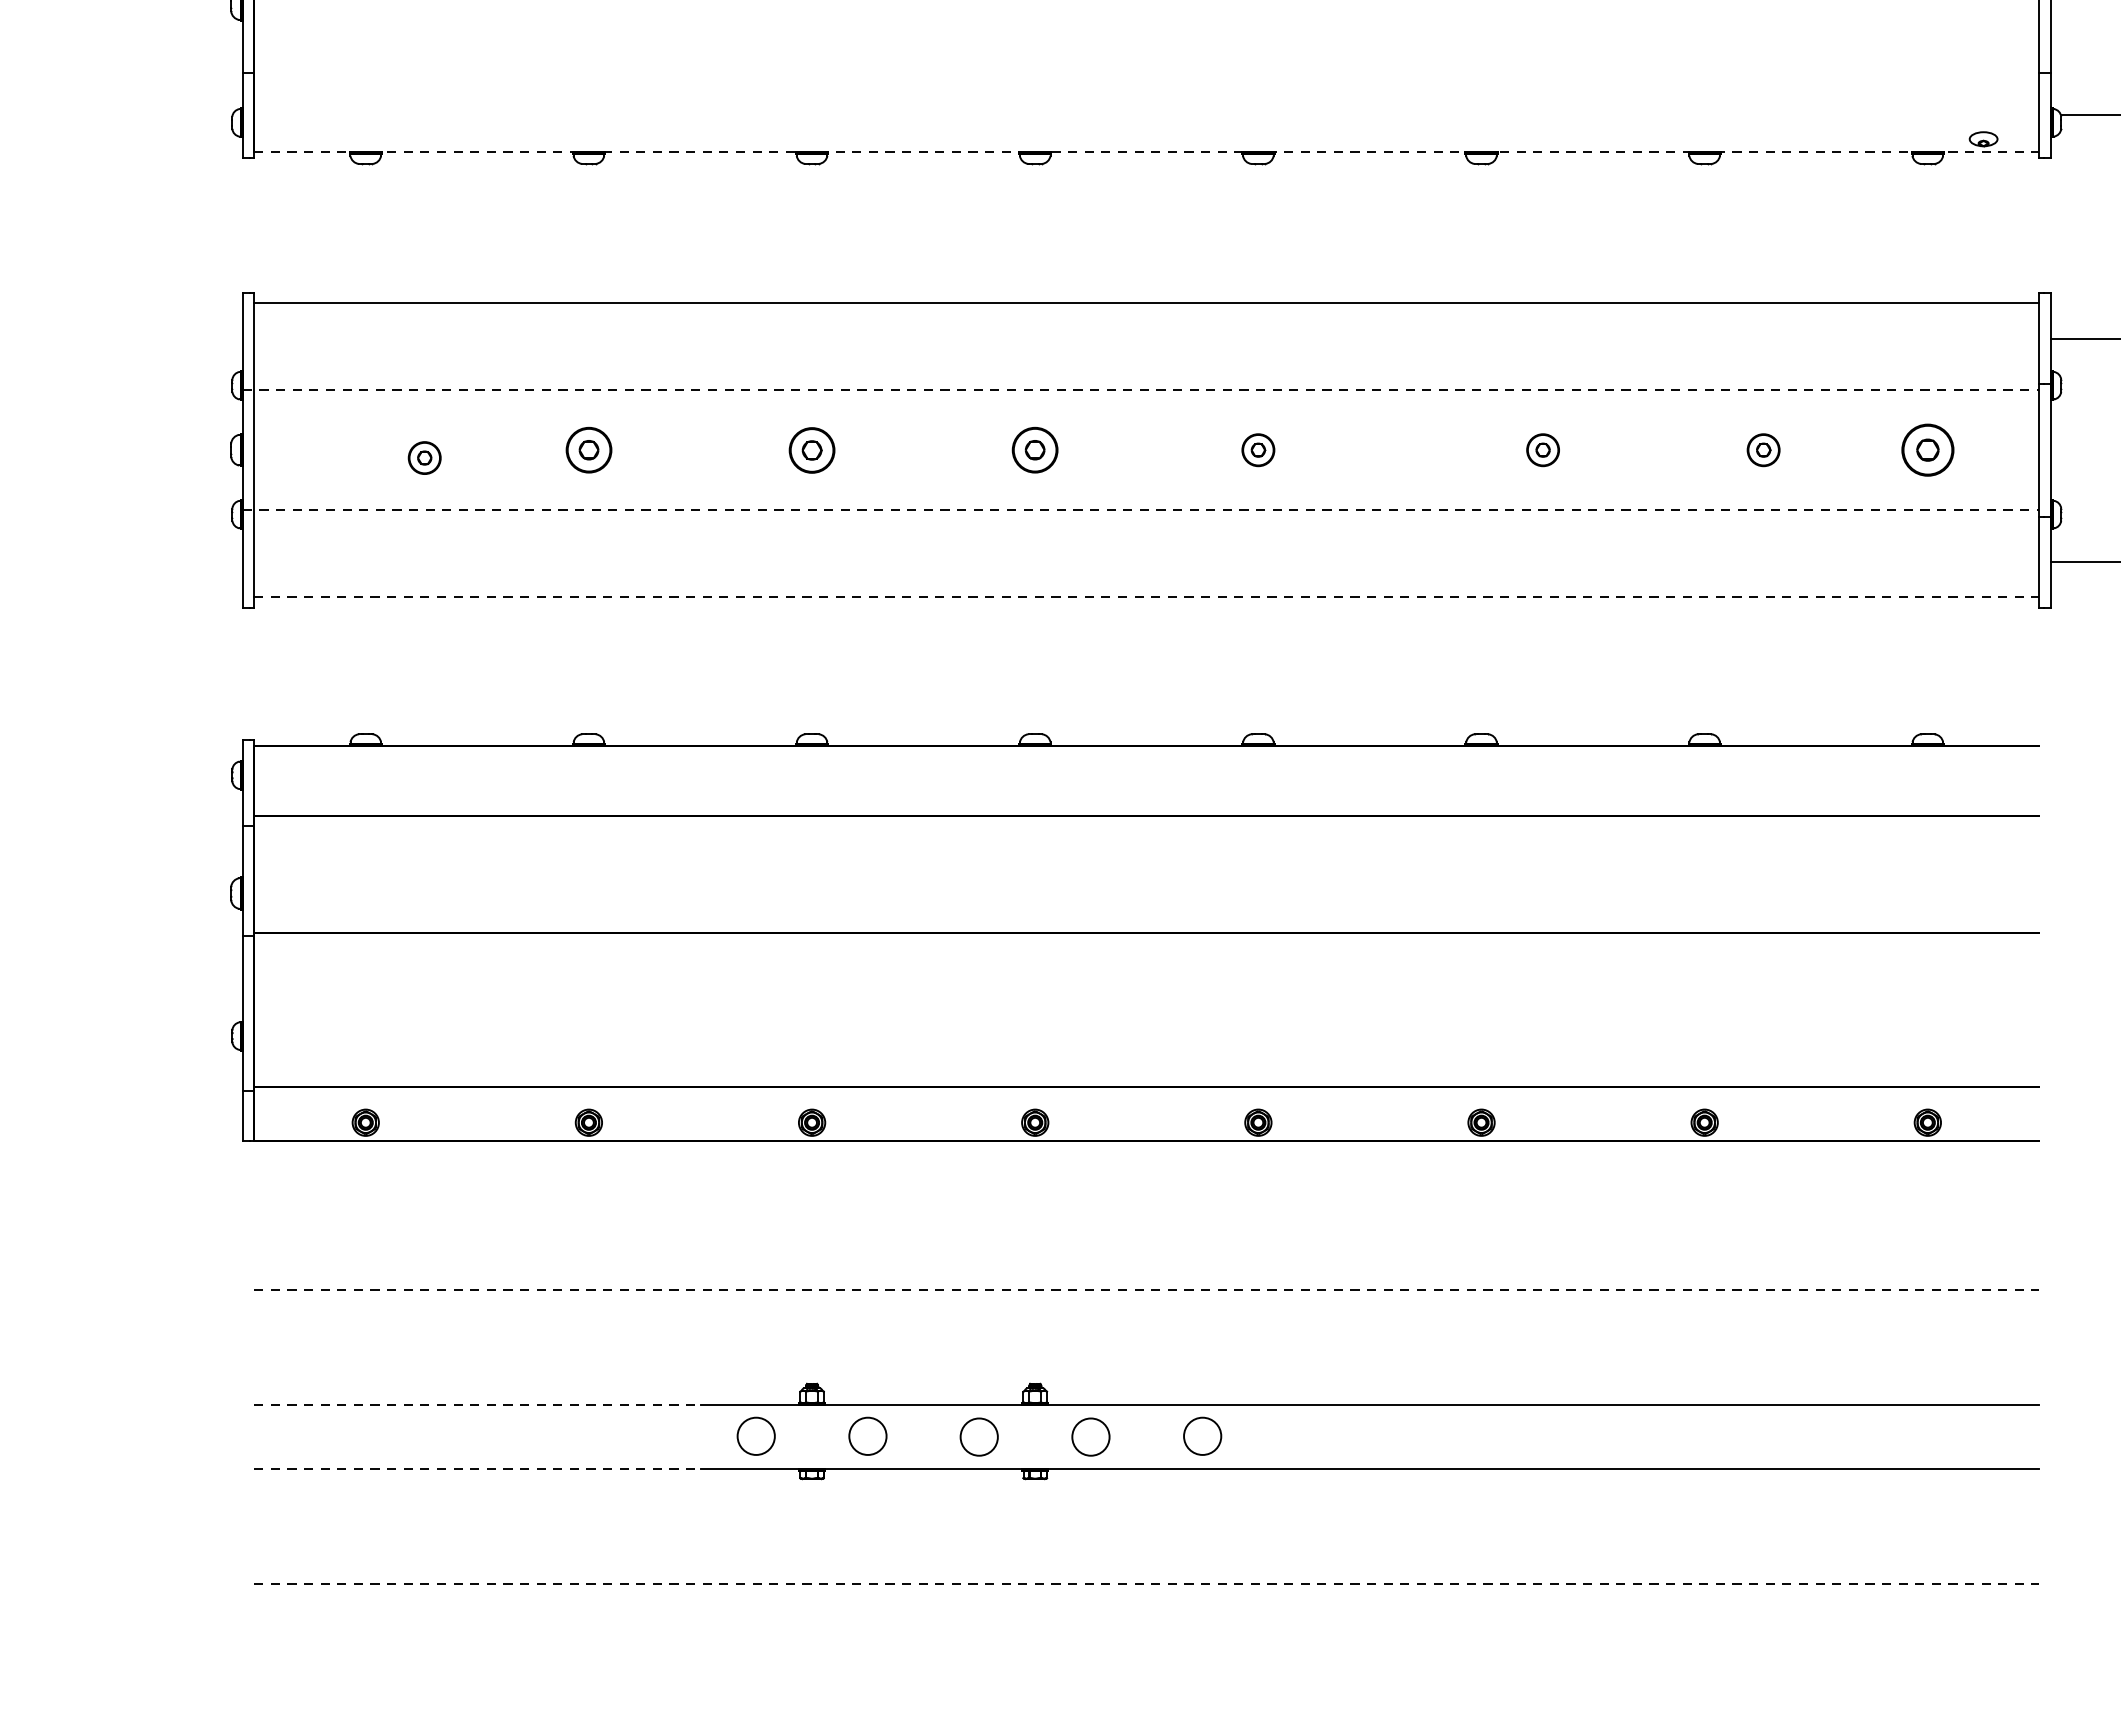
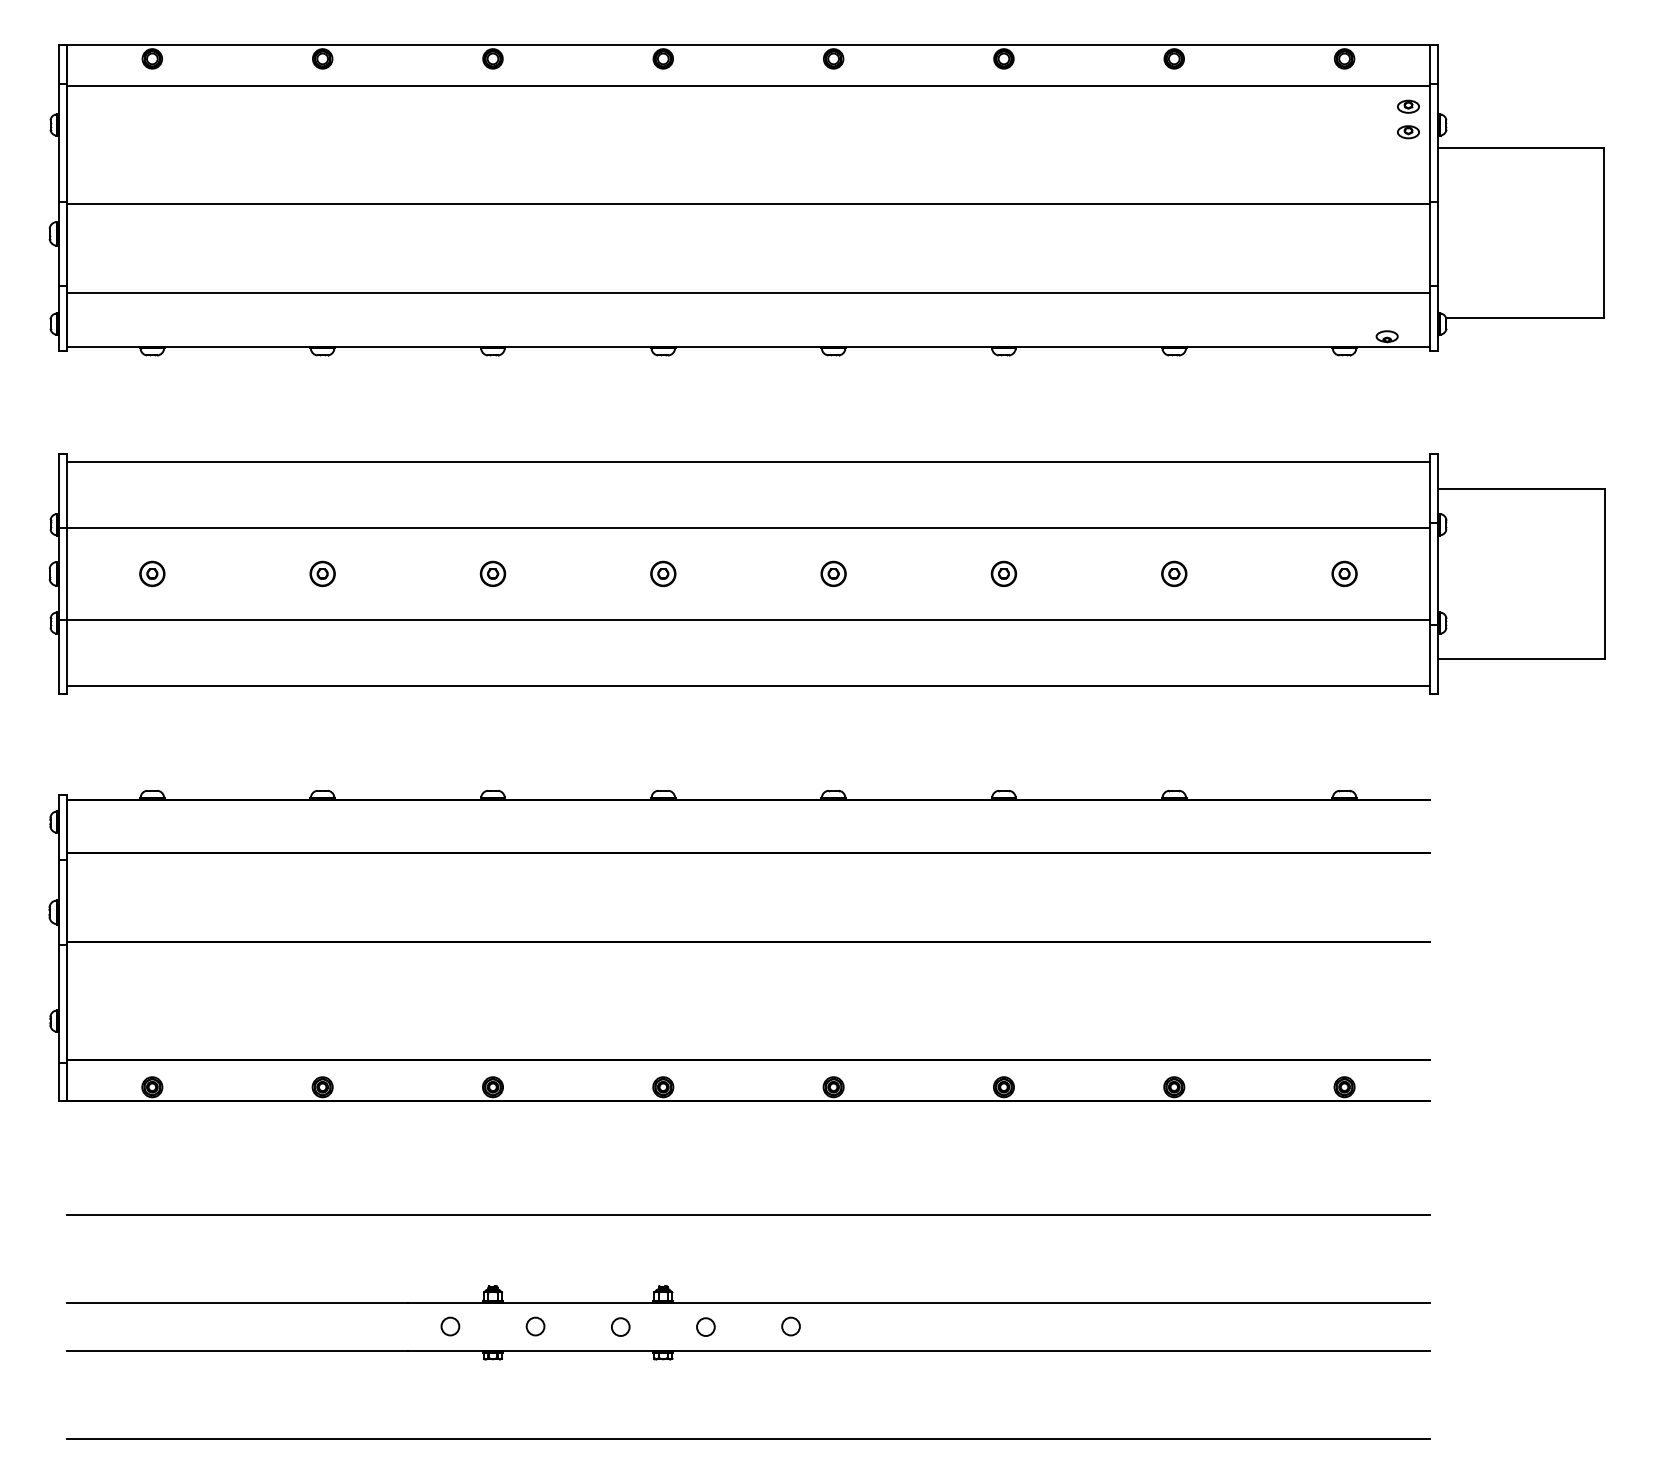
line: (1146, 81) -> (748, 292), added
line: (1146, 152) -> (748, 346), dashed -> solid
line: (1141, 390) -> (744, 528), dashed -> solid
part: (588, 449) -> (322, 573), size x0.71
part: (811, 449) -> (492, 573), size x0.71
part: (1035, 449) -> (663, 573), size x0.71
part: (1542, 449) -> (1003, 573), moved
part: (1763, 449) -> (1174, 573), moved
part: (1927, 449) -> (1344, 573), size x0.62
part: (424, 457) -> (152, 573), moved
line: (1141, 509) -> (744, 619), dashed -> solid
line: (1146, 597) -> (748, 686), dashed -> solid
line: (1146, 1290) -> (748, 1215), dashed -> solid
line: (478, 1406) -> (238, 1303), dashed -> solid
circle: (756, 1436) -> (450, 1326), size x0.62
circle: (867, 1436) -> (535, 1326), size x0.62
circle: (979, 1436) -> (620, 1326), size x0.62
circle: (1090, 1436) -> (705, 1326), size x0.62
circle: (1201, 1436) -> (790, 1326), size x0.62
line: (478, 1468) -> (238, 1351), dashed -> solid
line: (1146, 1584) -> (748, 1439), dashed -> solid

